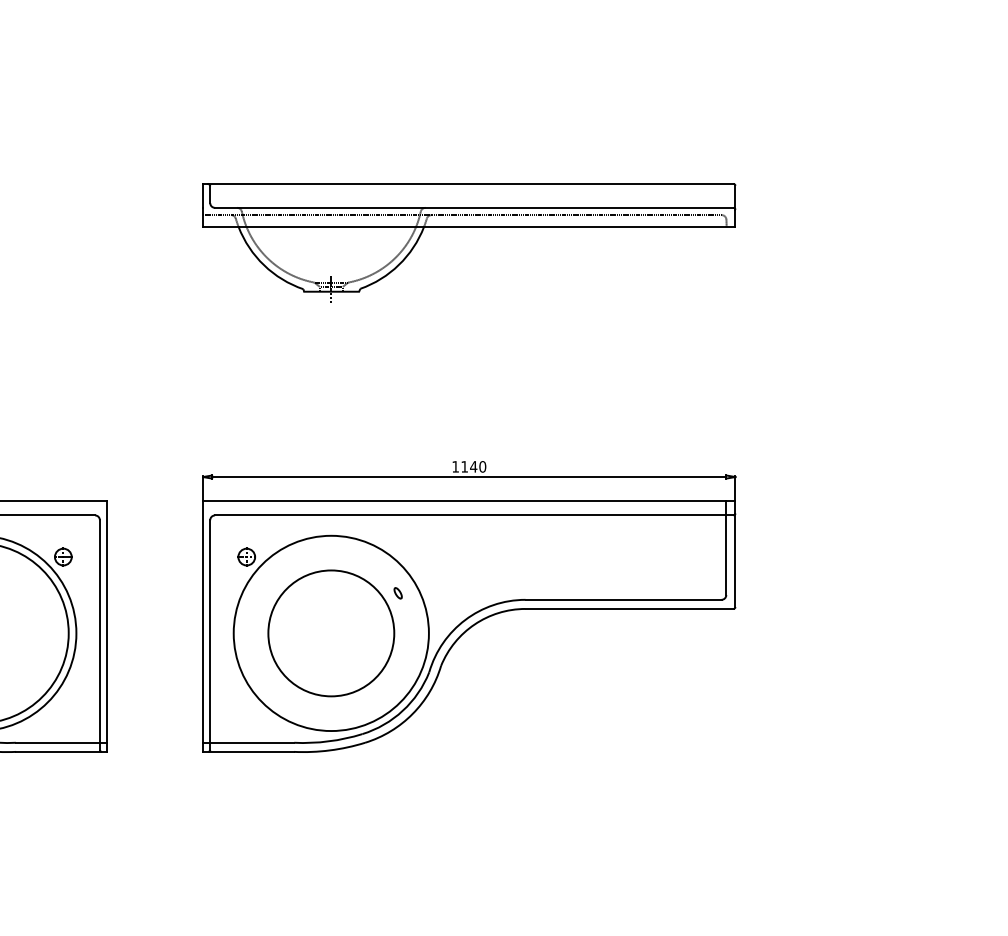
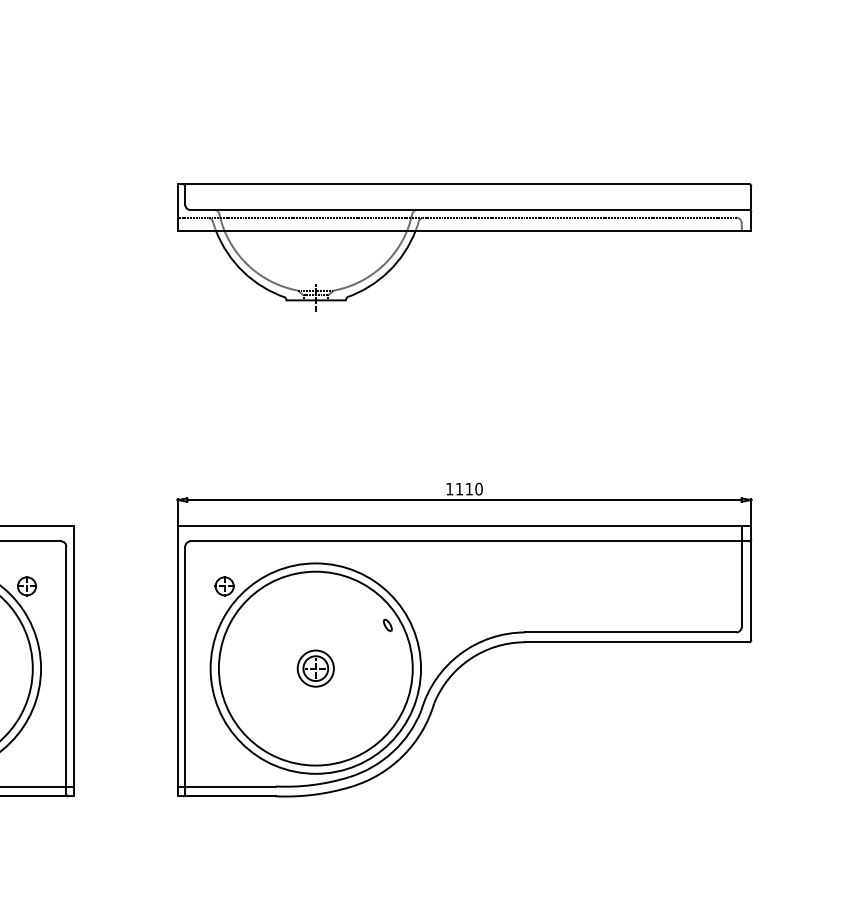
text: (473, 466) -> (469, 488), 1140 -> 1110
part: (330, 633) -> (314, 668), added
circle: (331, 633) -> (316, 668), size x1.43

